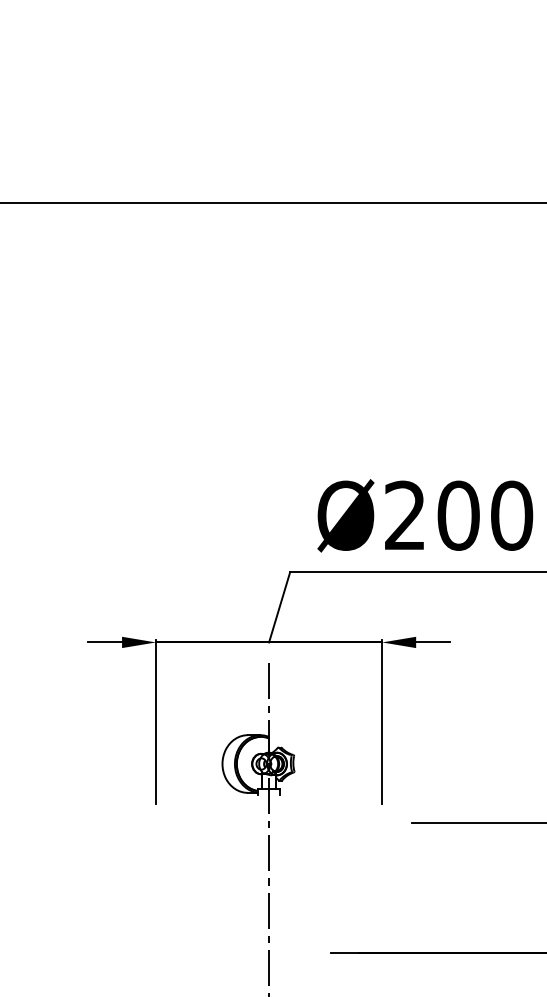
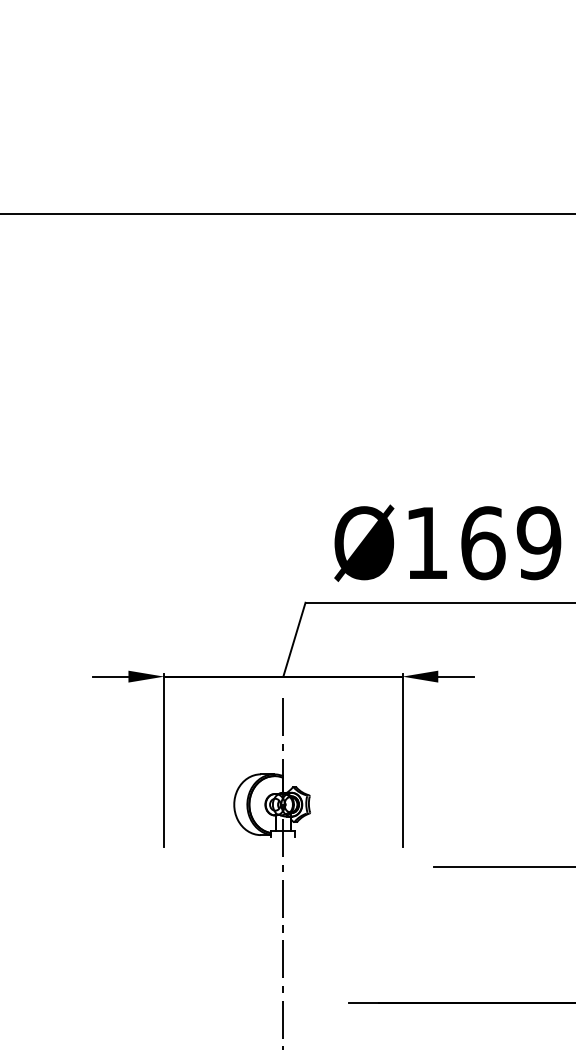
text: (459, 516) -> (483, 543), Ø200 -> Ø169

